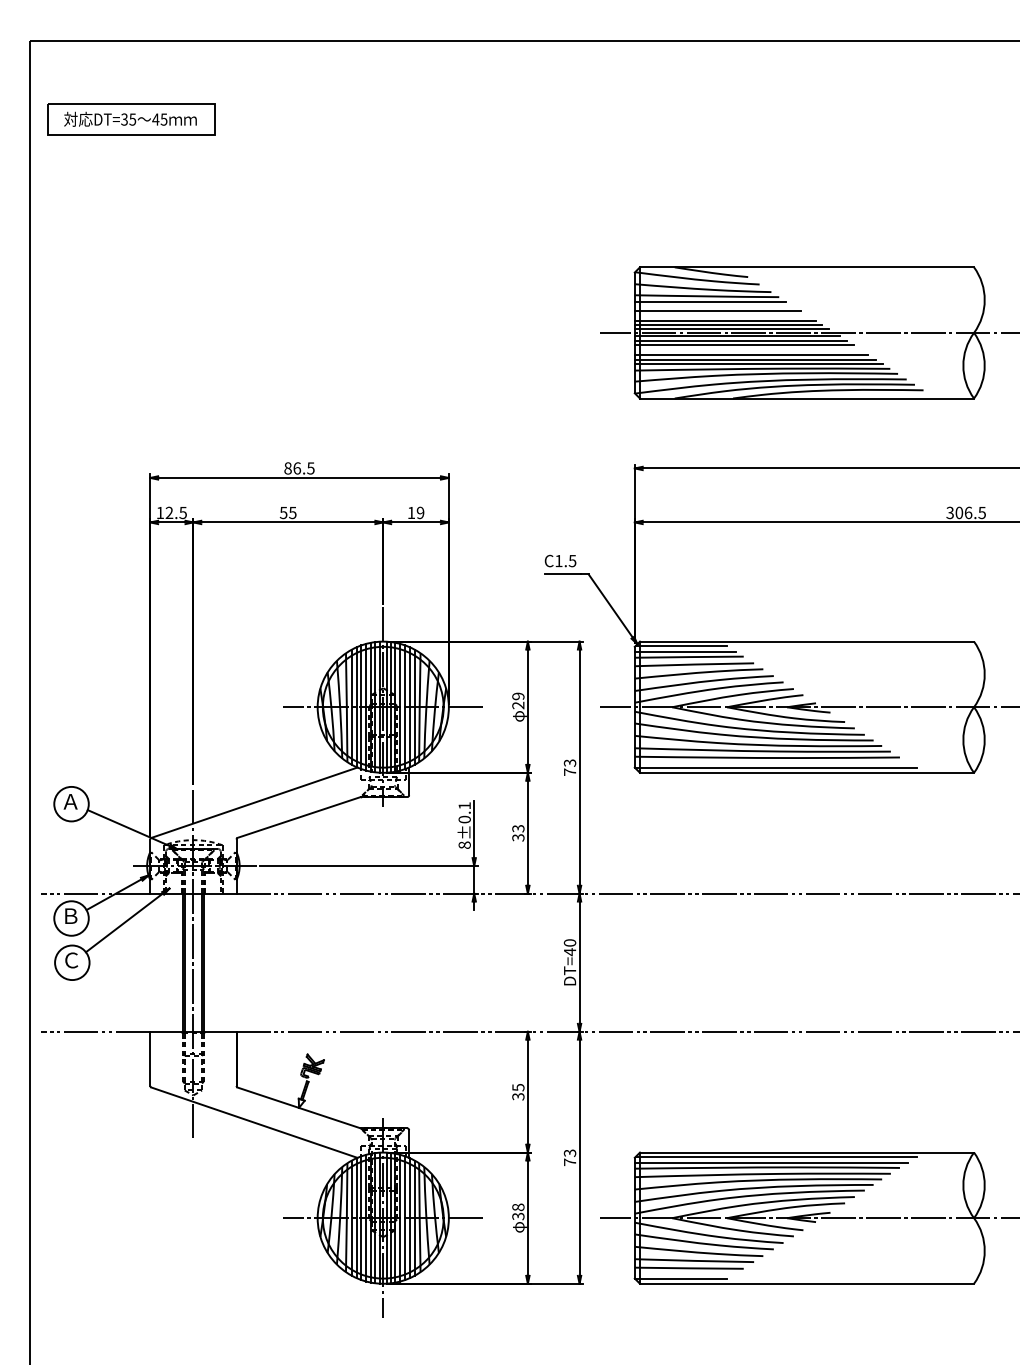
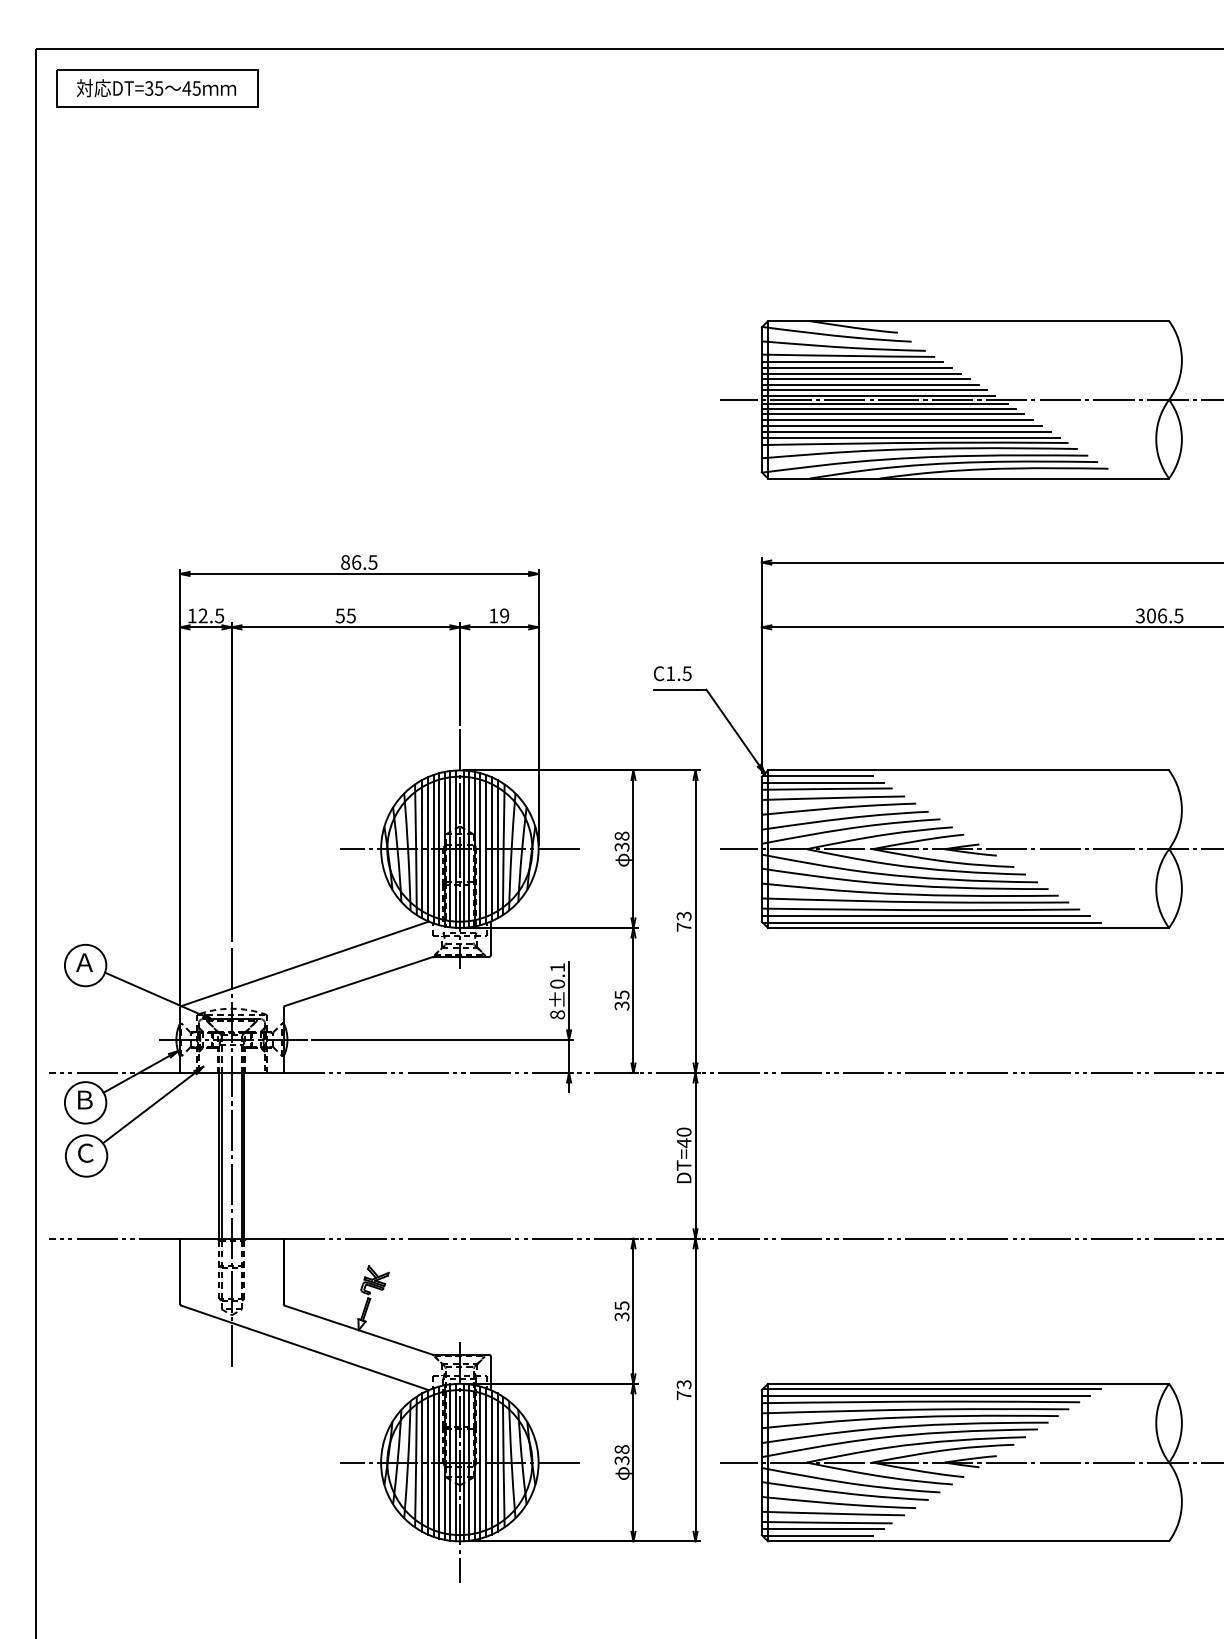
part: (131, 119) -> (157, 88), moved
line: (713, 306) -> (856, 368), added
line: (721, 315) -> (865, 378), added
line: (747, 349) -> (897, 419), added
text: (518, 700) -> (622, 841), 29 -> 38
line: (770, 762) -> (924, 915), added
text: (517, 828) -> (621, 994), 33 -> 35
line: (685, 1273) -> (822, 1528), added

